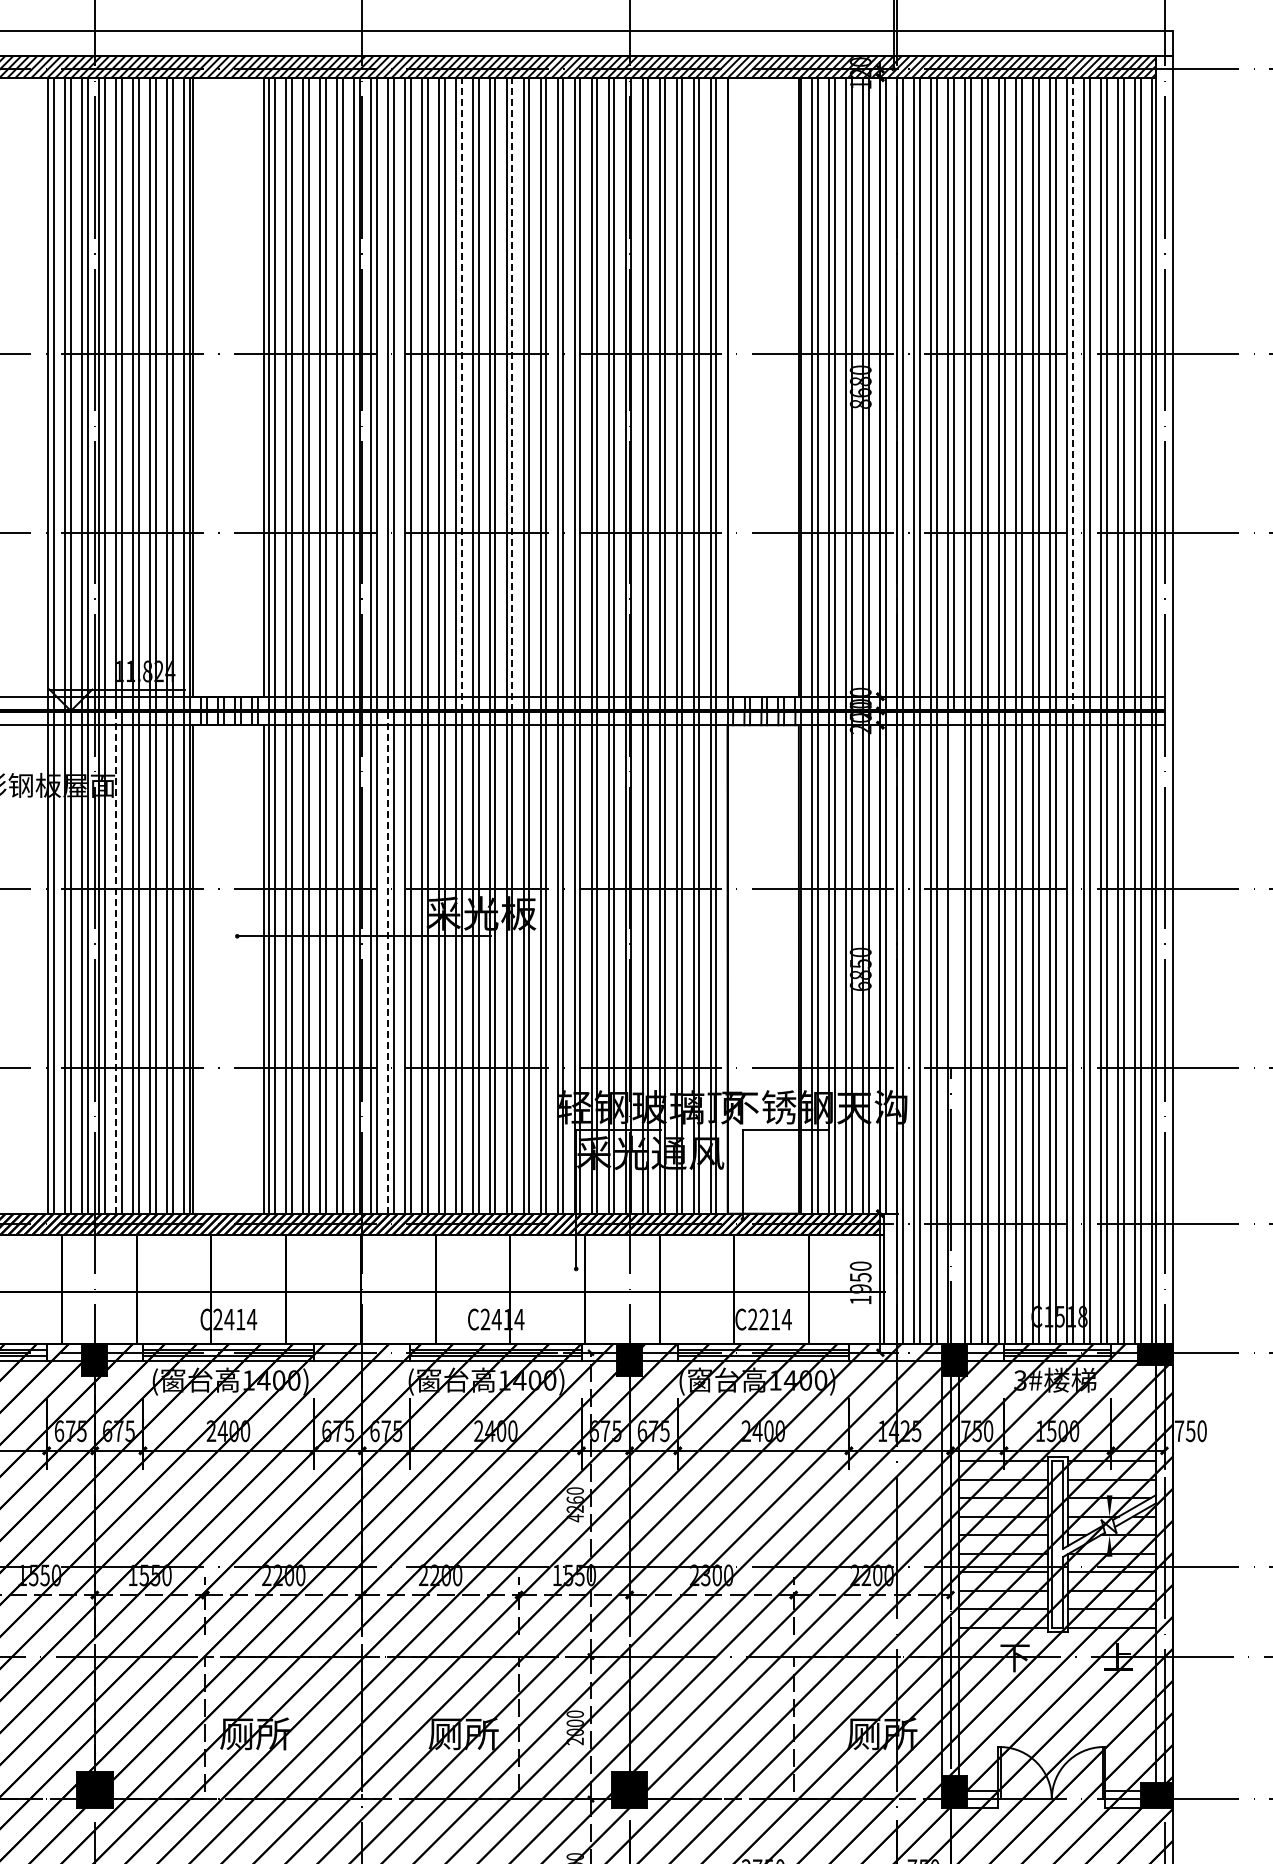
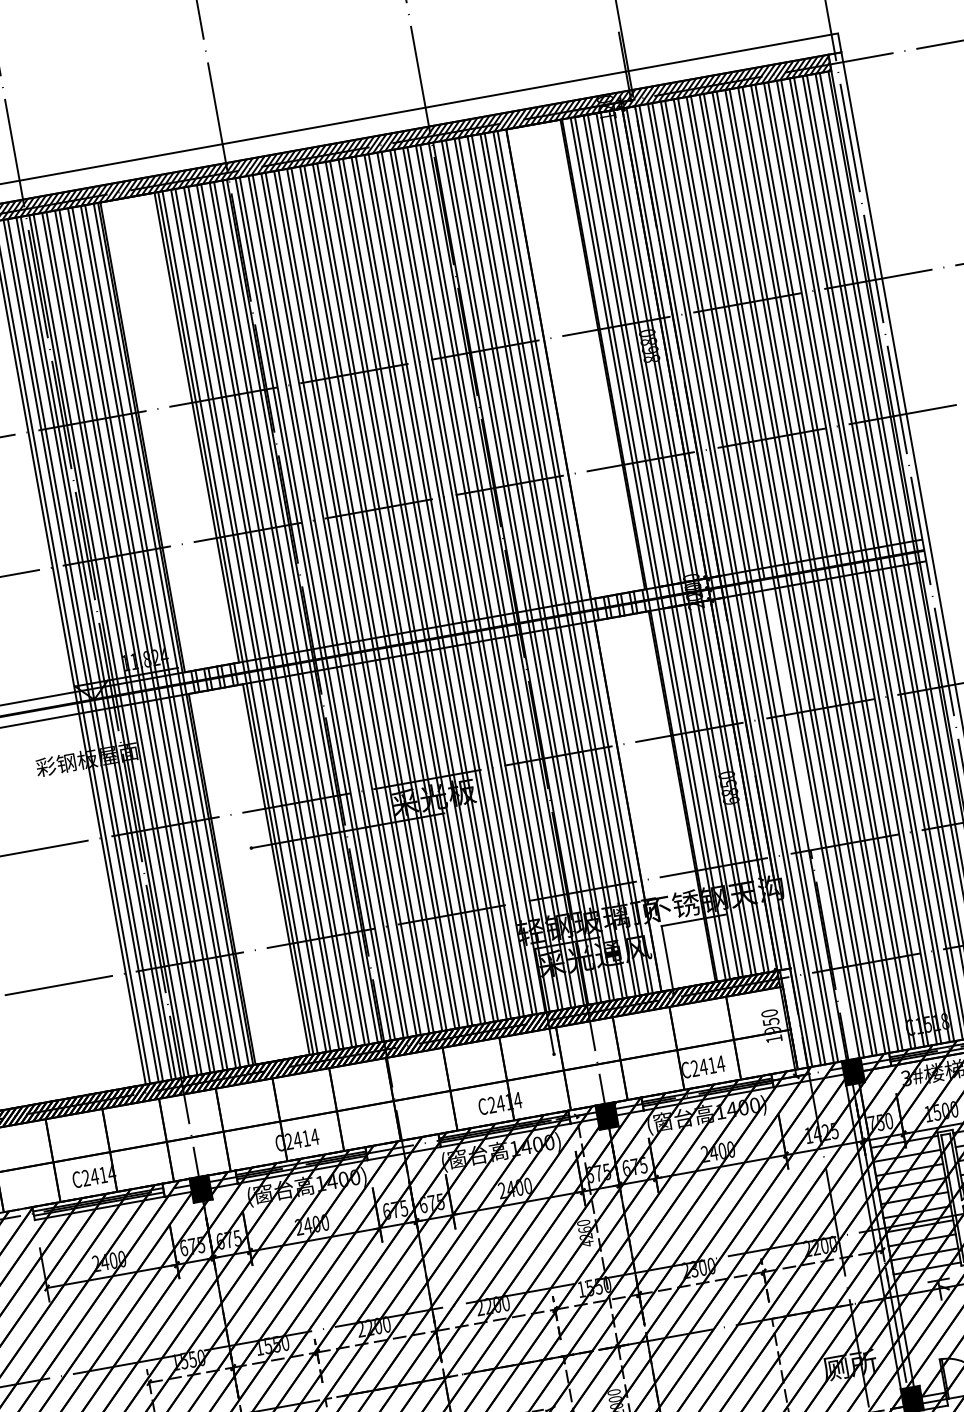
line: (461, 394) -> (347, 406), dashed -> solid
line: (512, 394) -> (386, 399), dashed -> solid
line: (1072, 394) -> (811, 322), dashed -> solid
line: (116, 961) -> (163, 883), dashed -> solid
line: (387, 961) -> (368, 846), dashed -> solid
text: (764, 1319) -> (703, 1066), C2214 -> C2414

